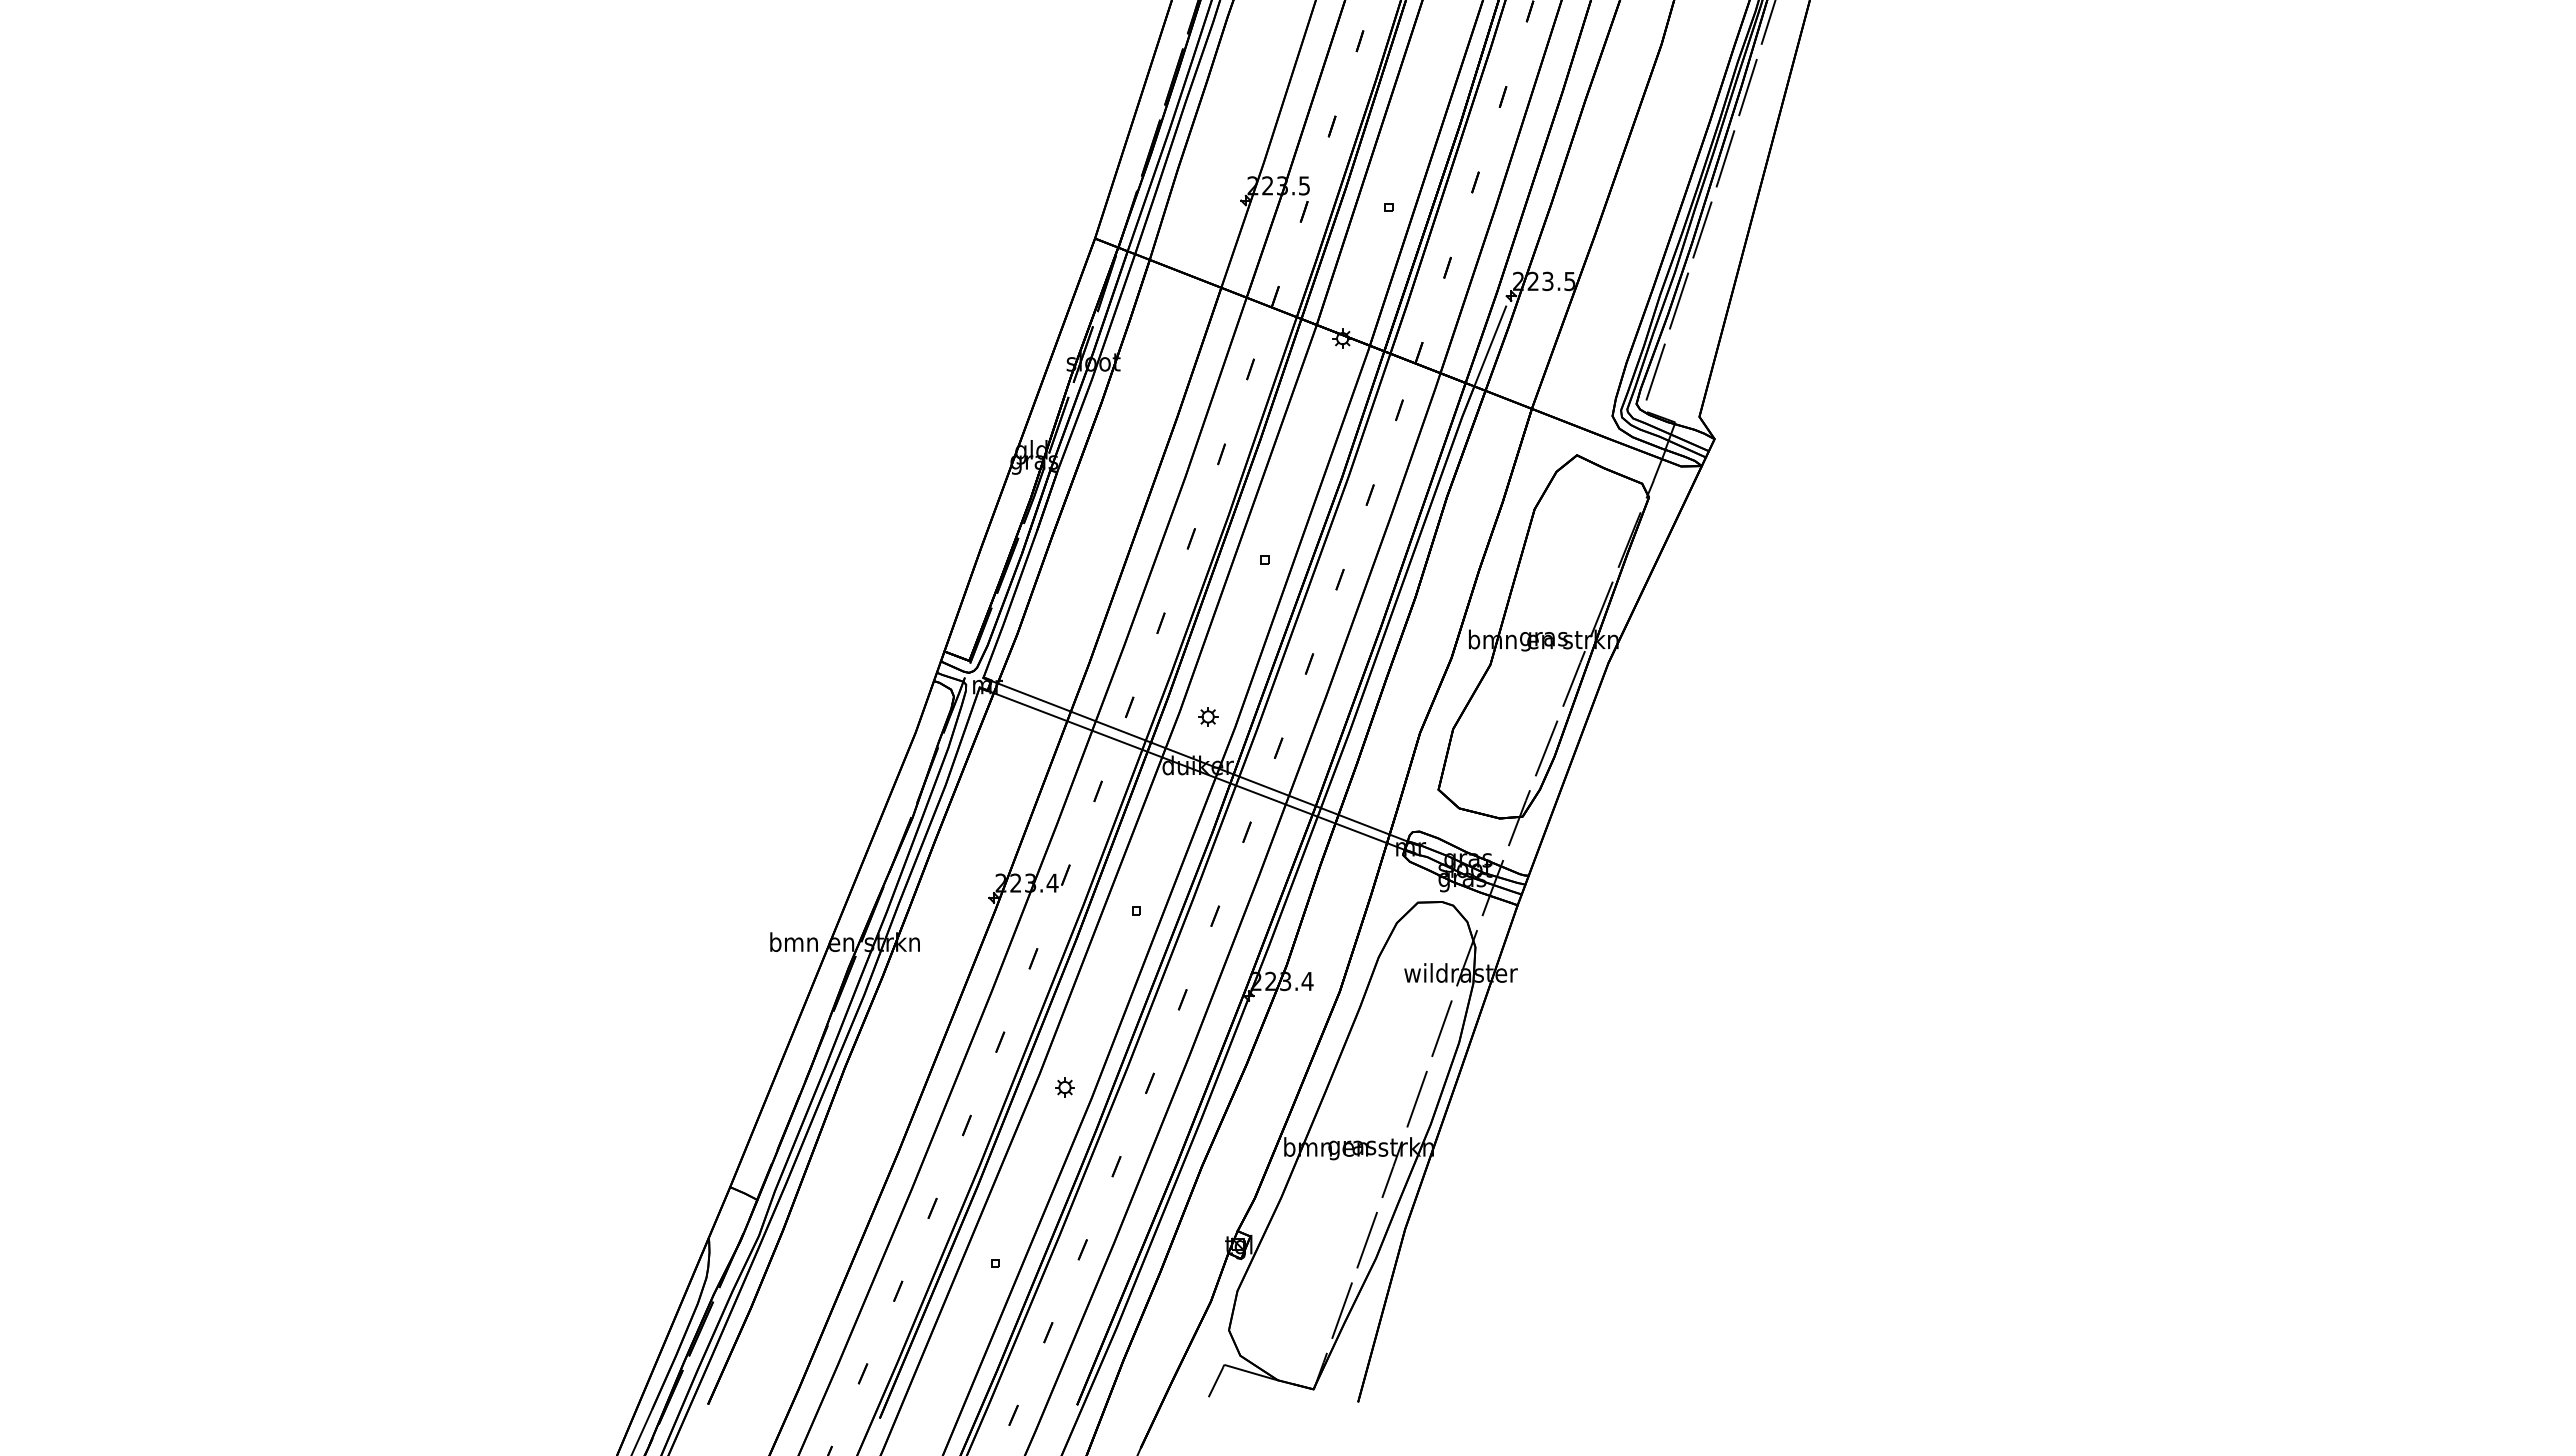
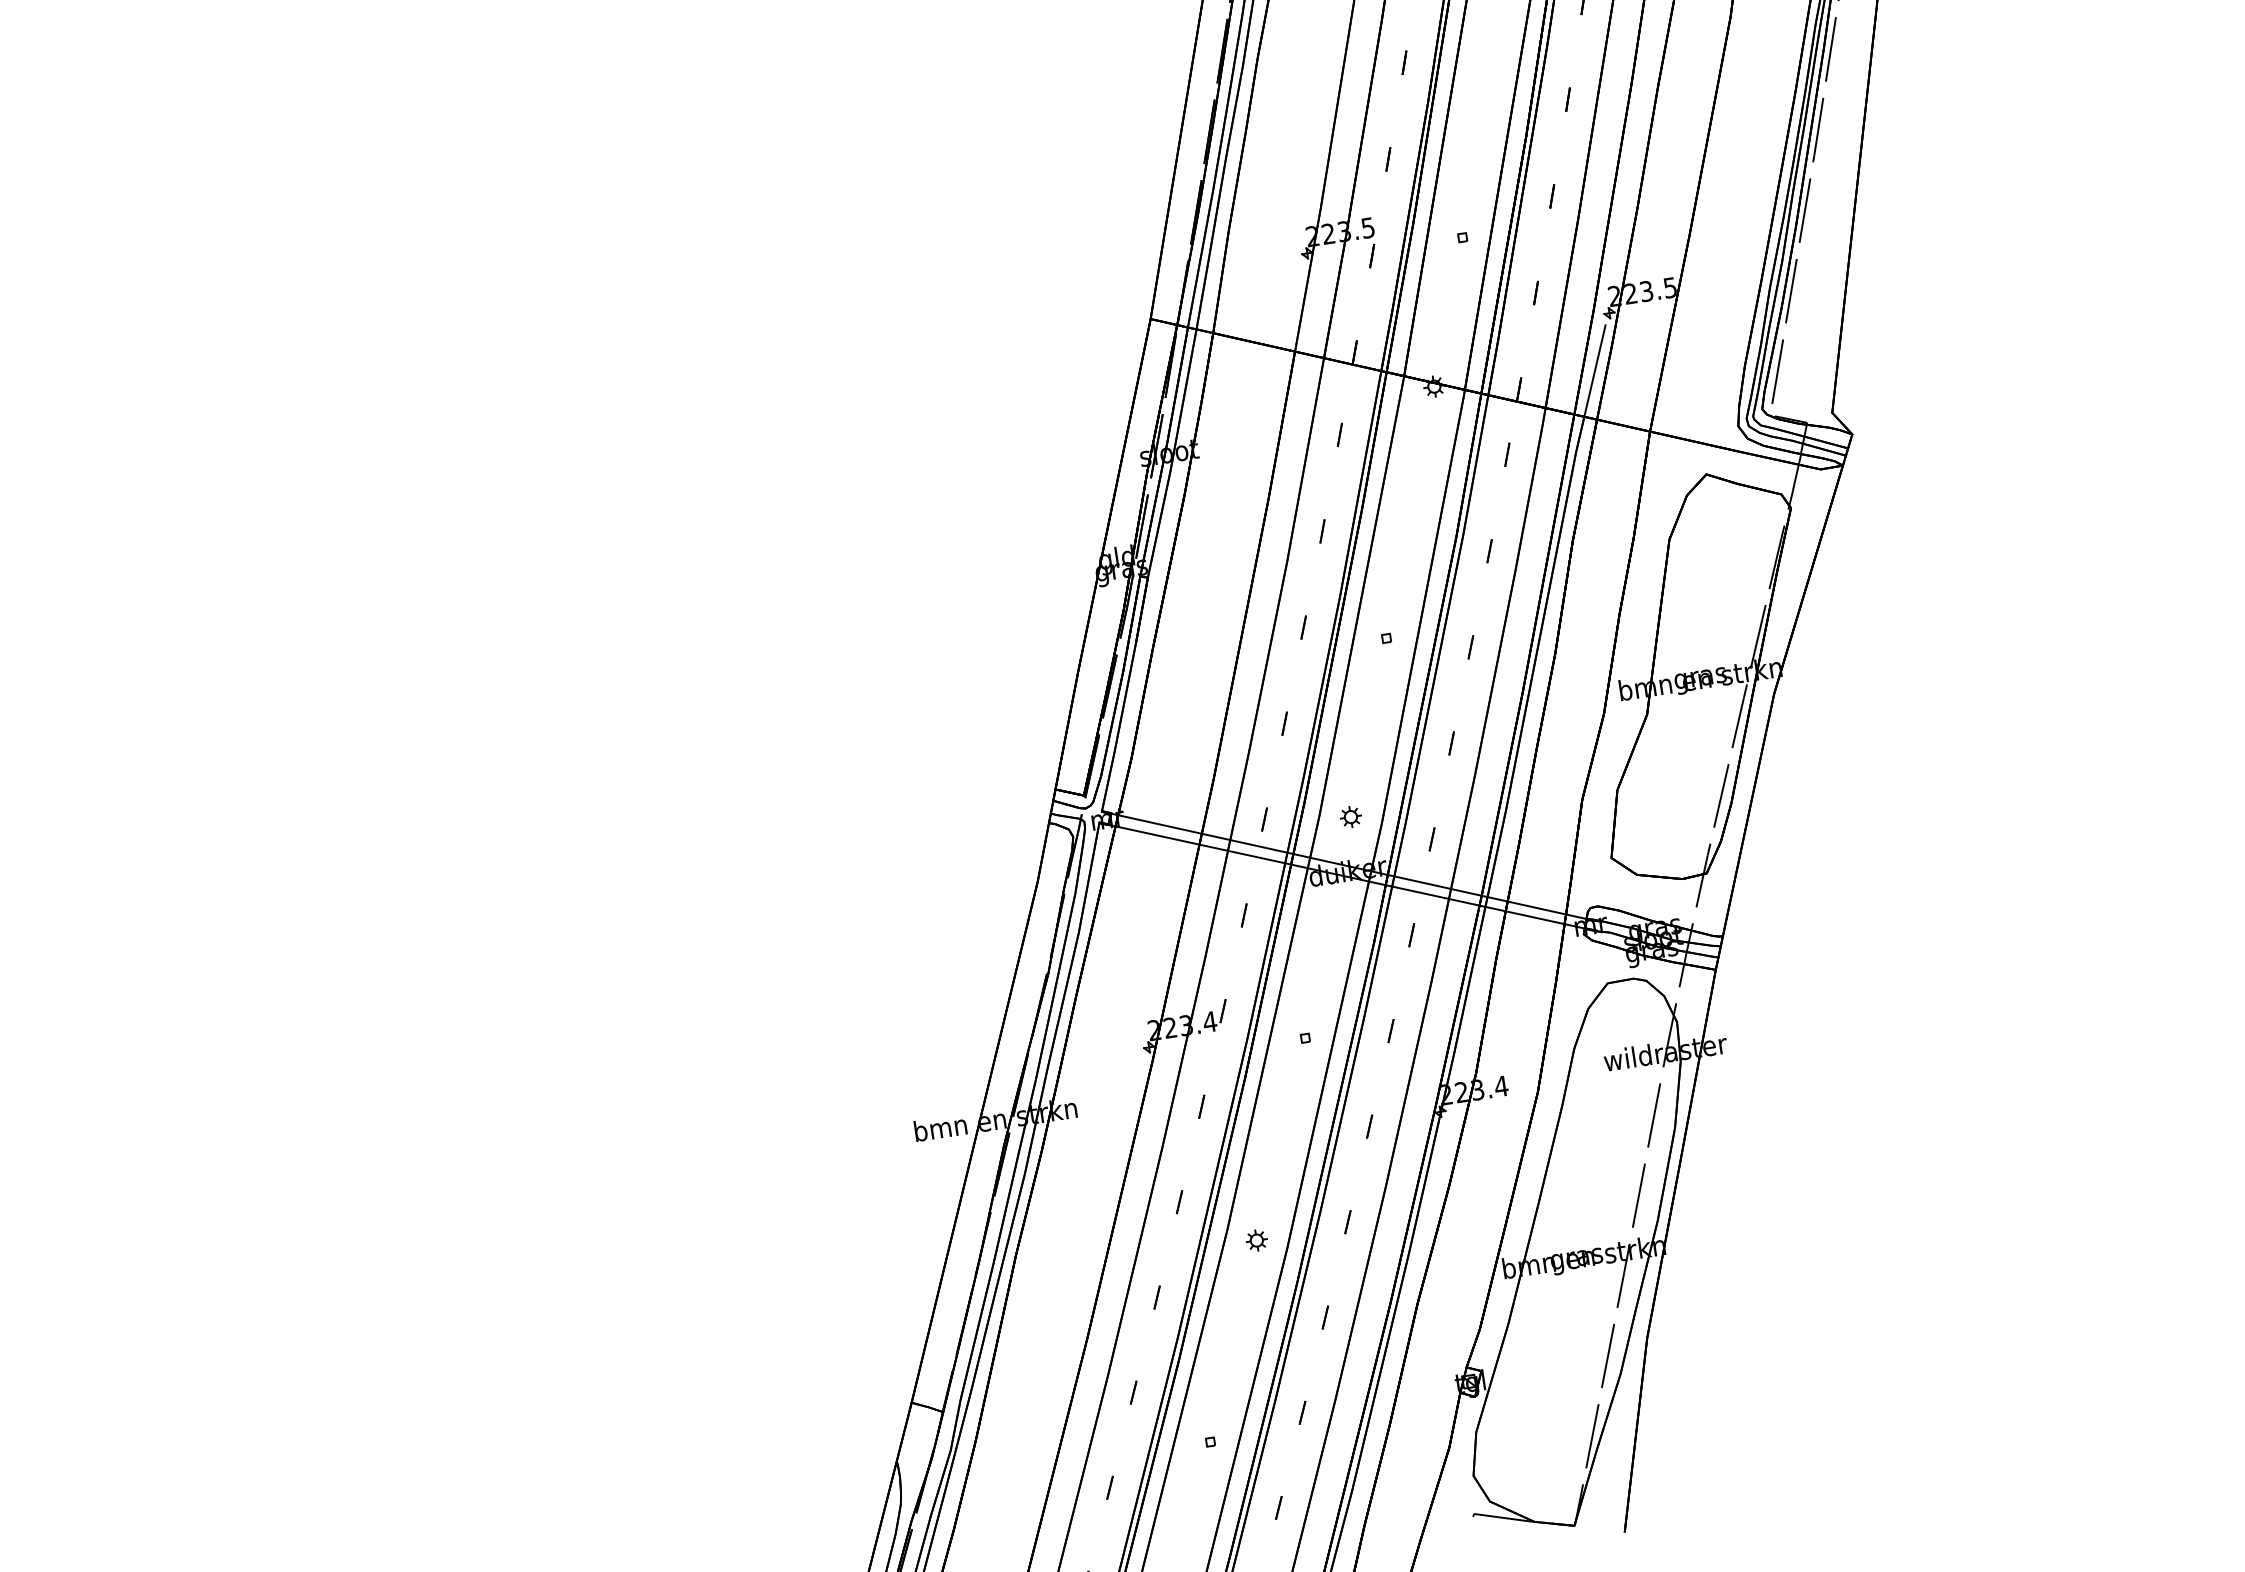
line: (1215, 1382) -> (1467, 1534), removed

